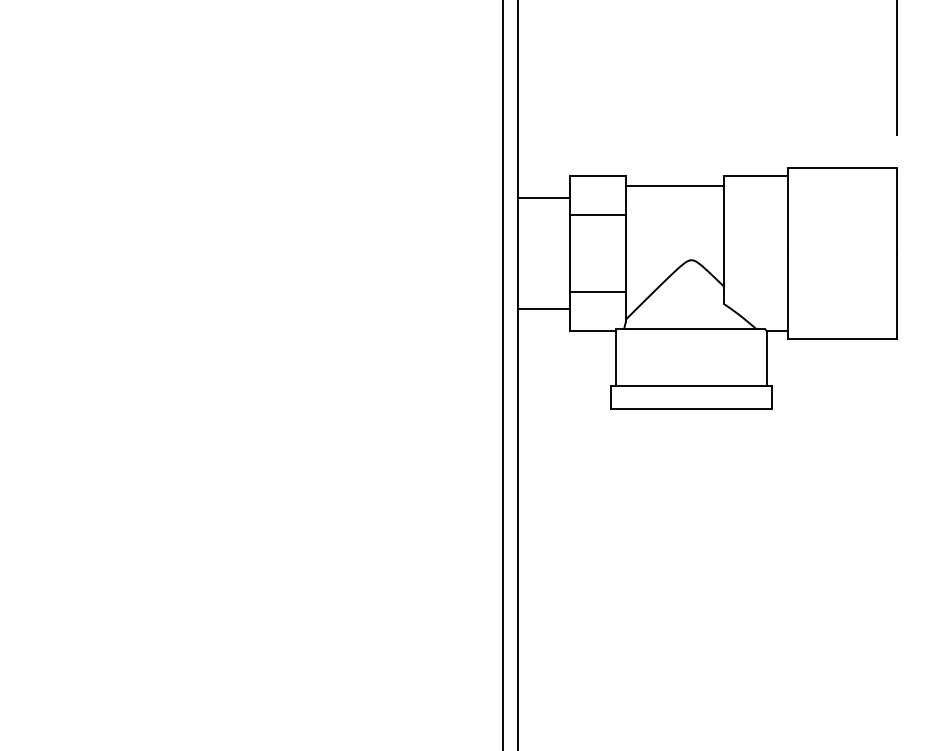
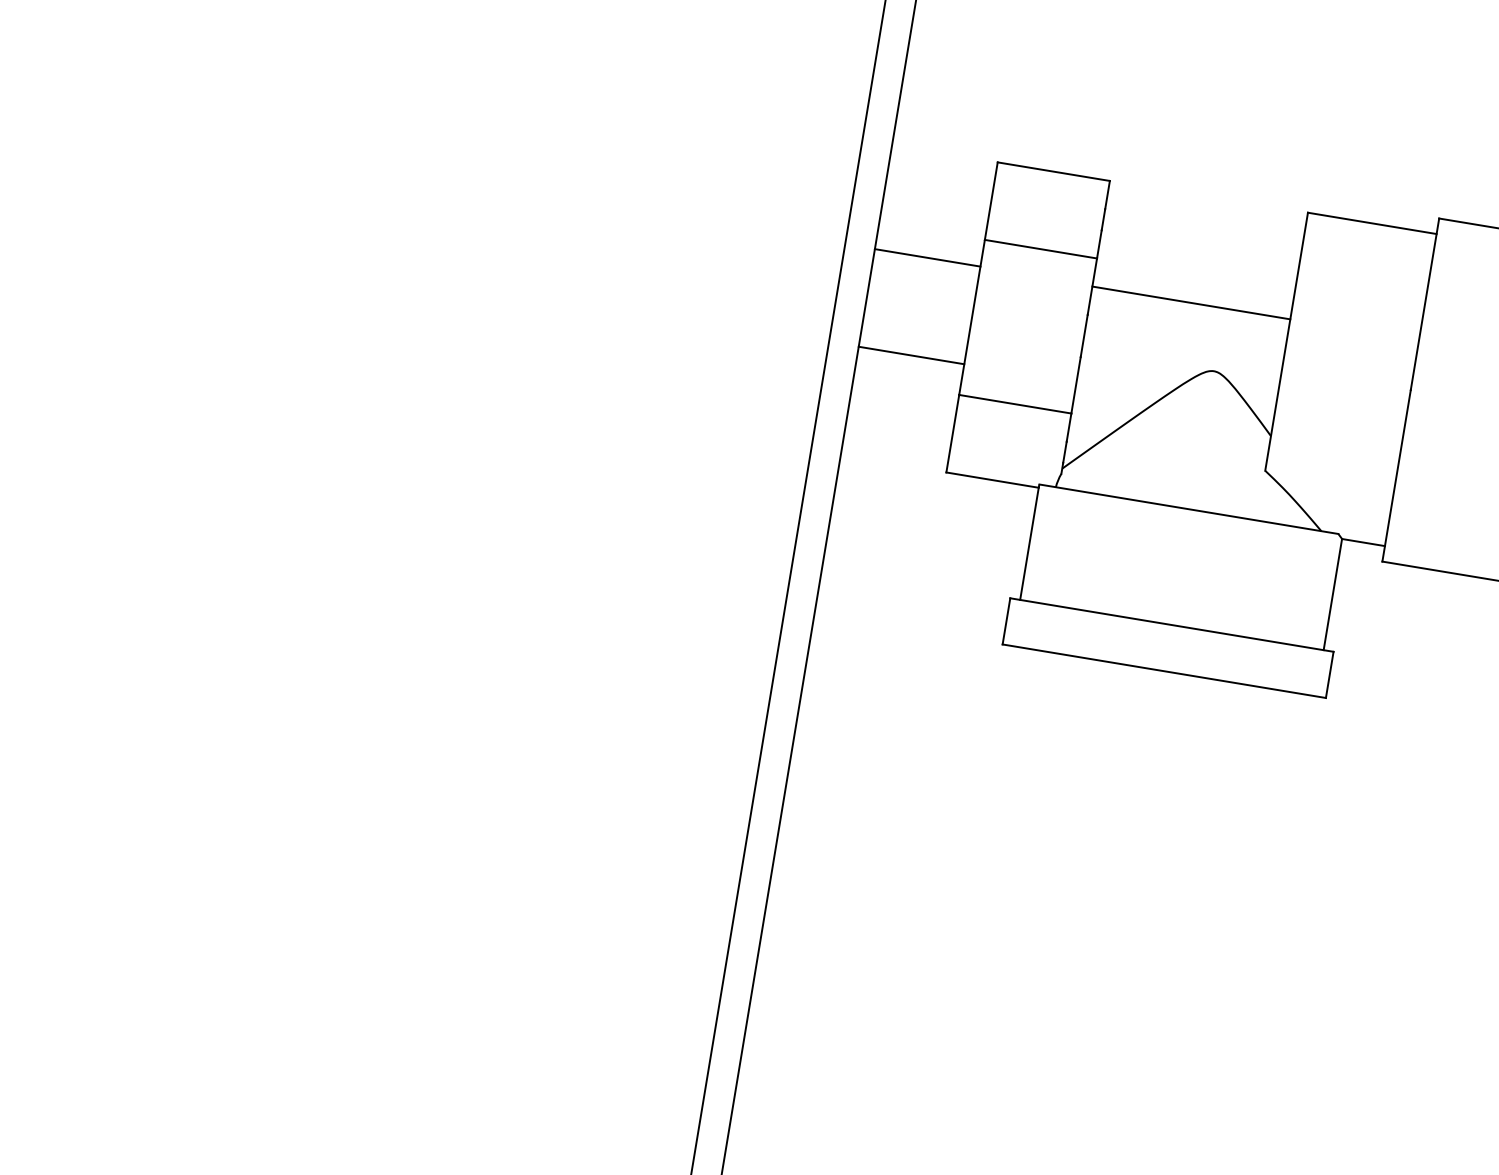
line: (674, 186) -> (1189, 303), moved
line: (543, 198) -> (926, 258), moved
line: (543, 308) -> (910, 354), moved

